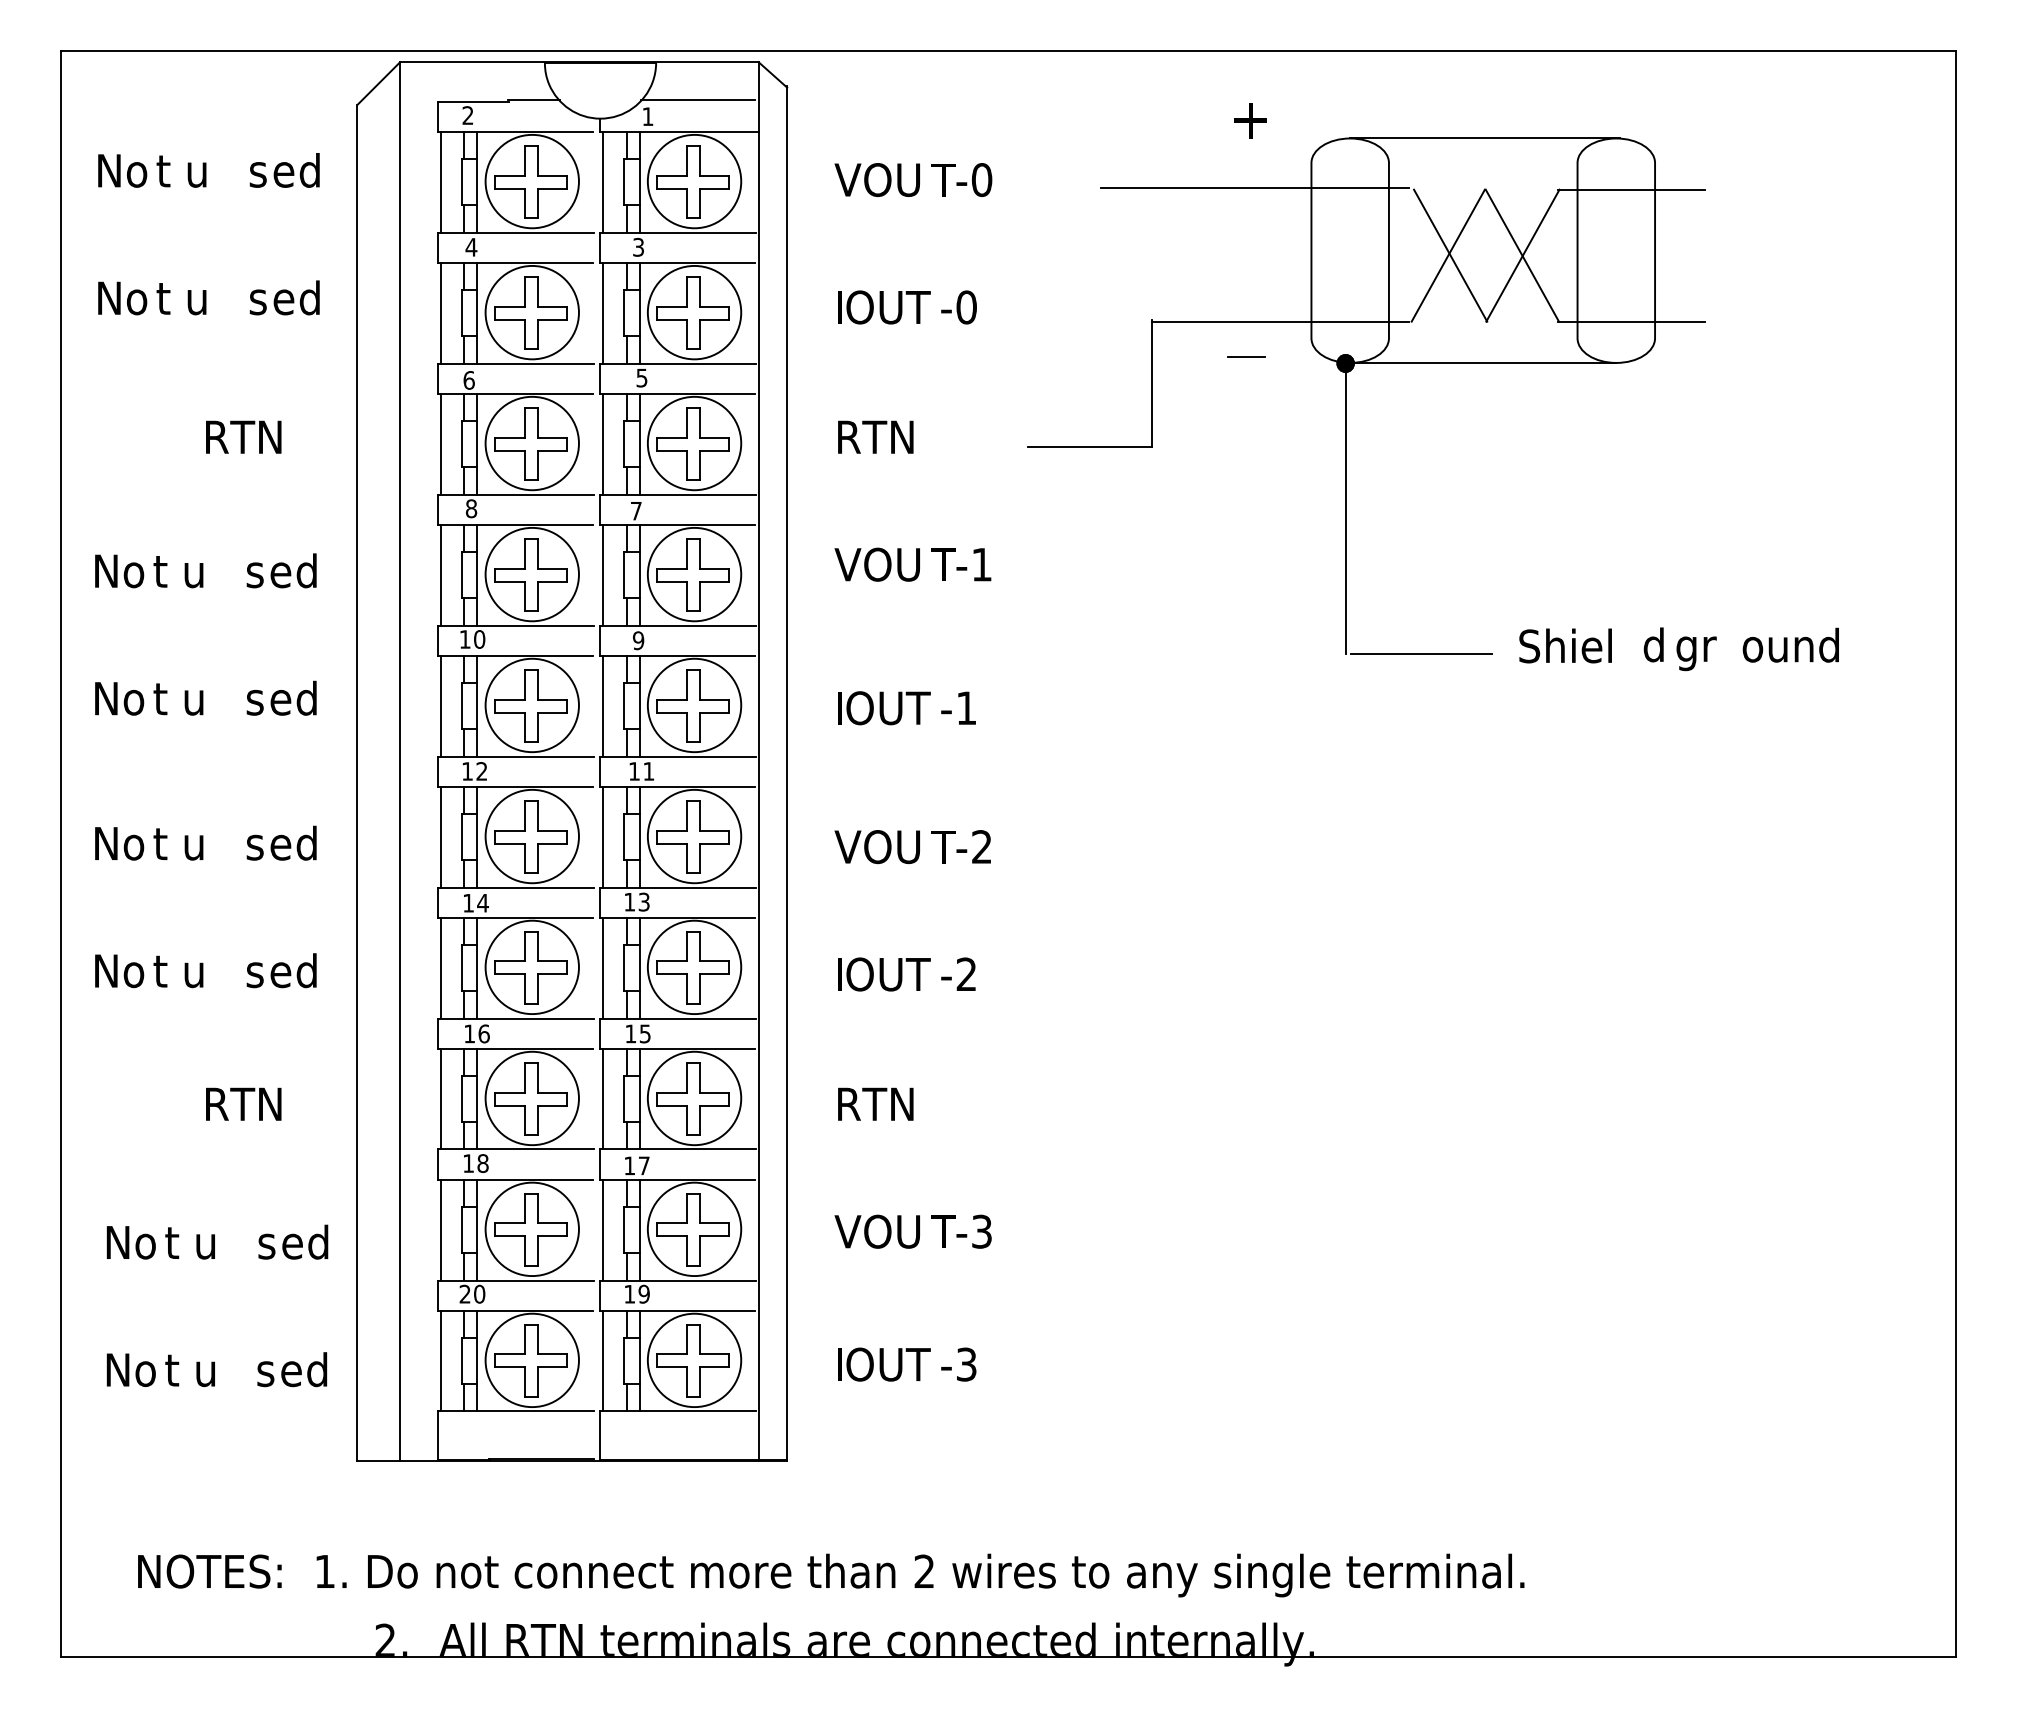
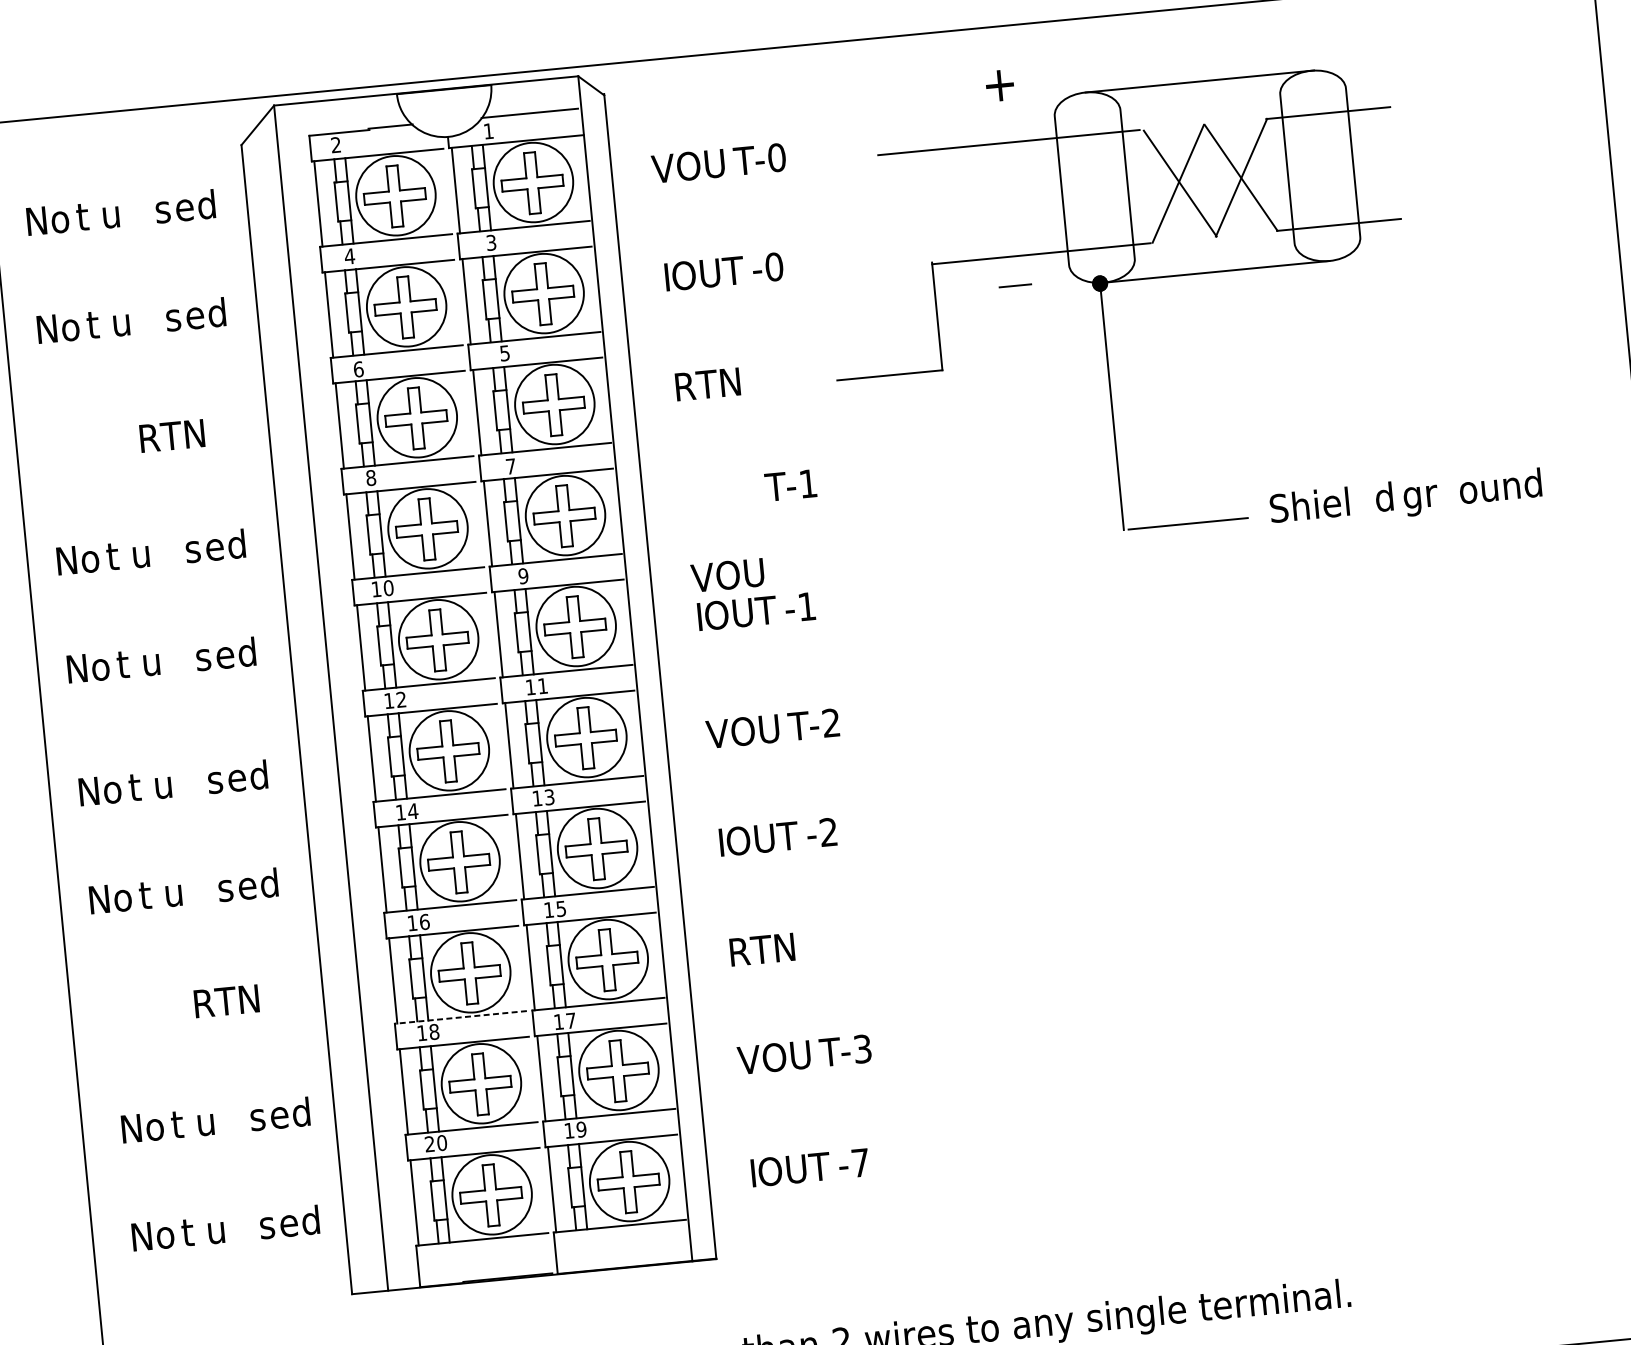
text: (876, 564) -> (726, 575), moved
line: (515, 1149) -> (460, 1017), solid -> dashed
text: (966, 1364) -> (860, 1162), -3 -> -7

